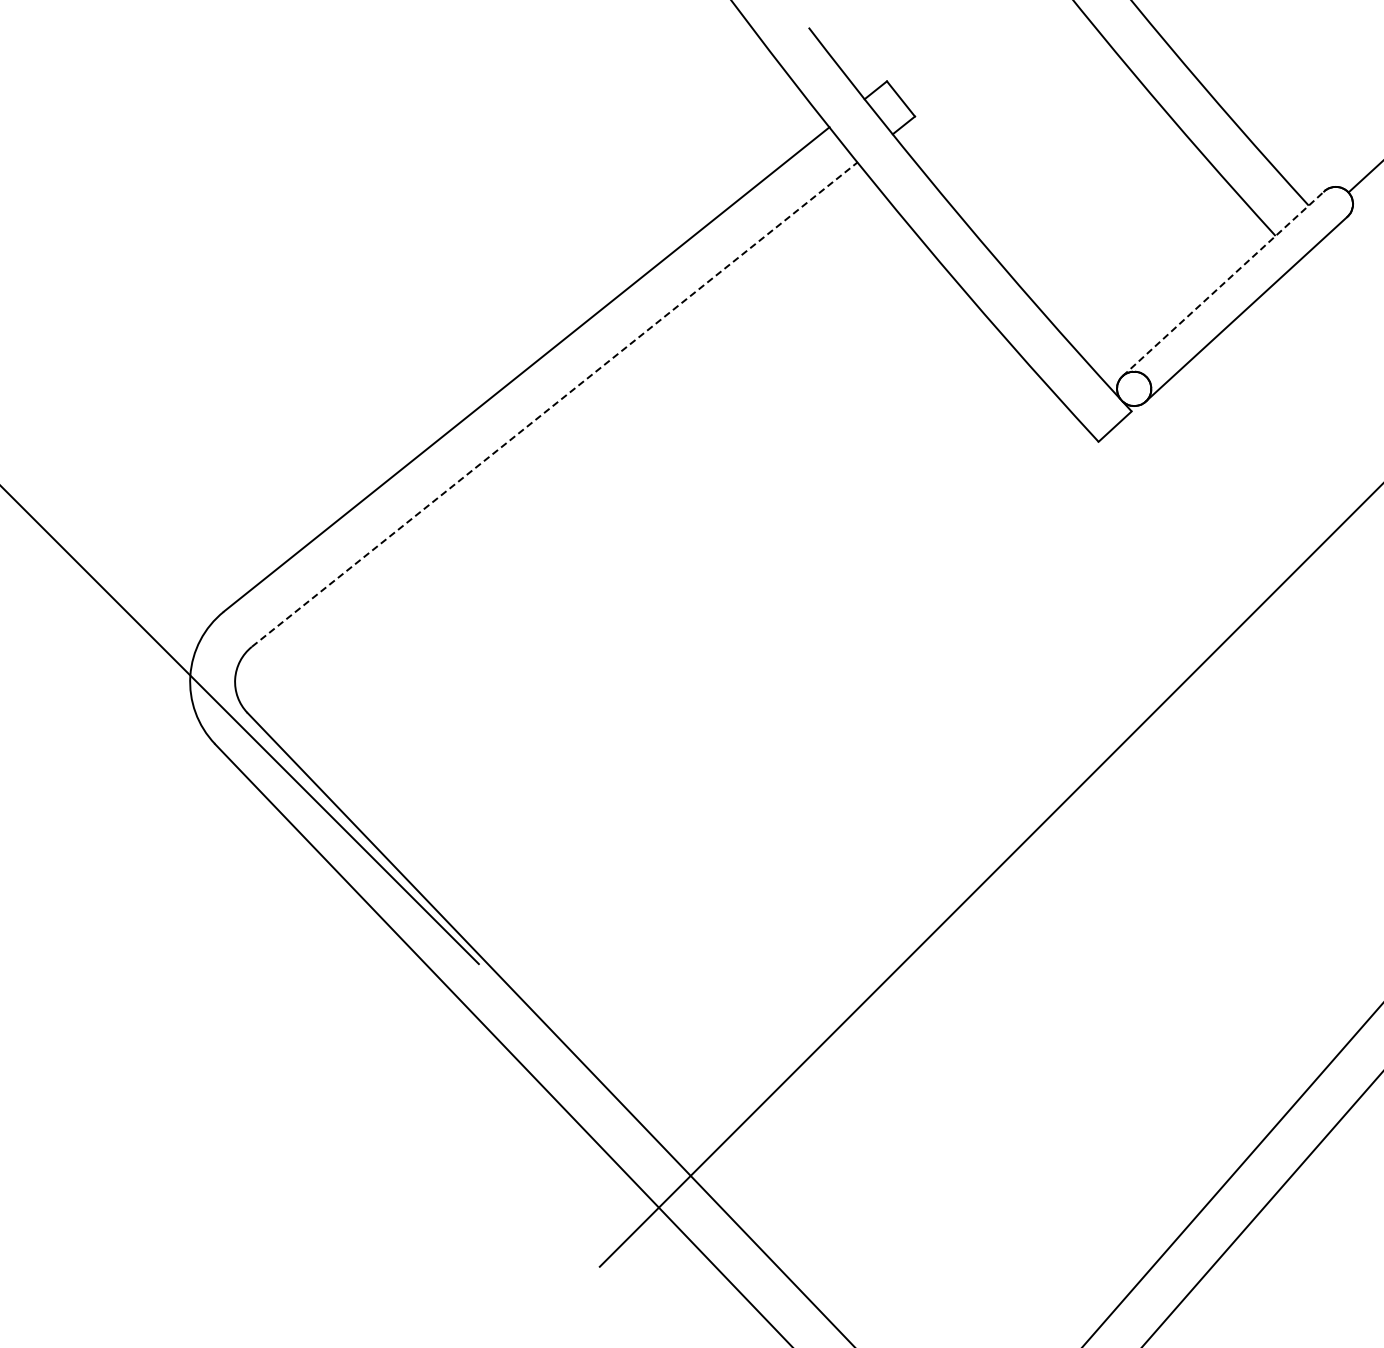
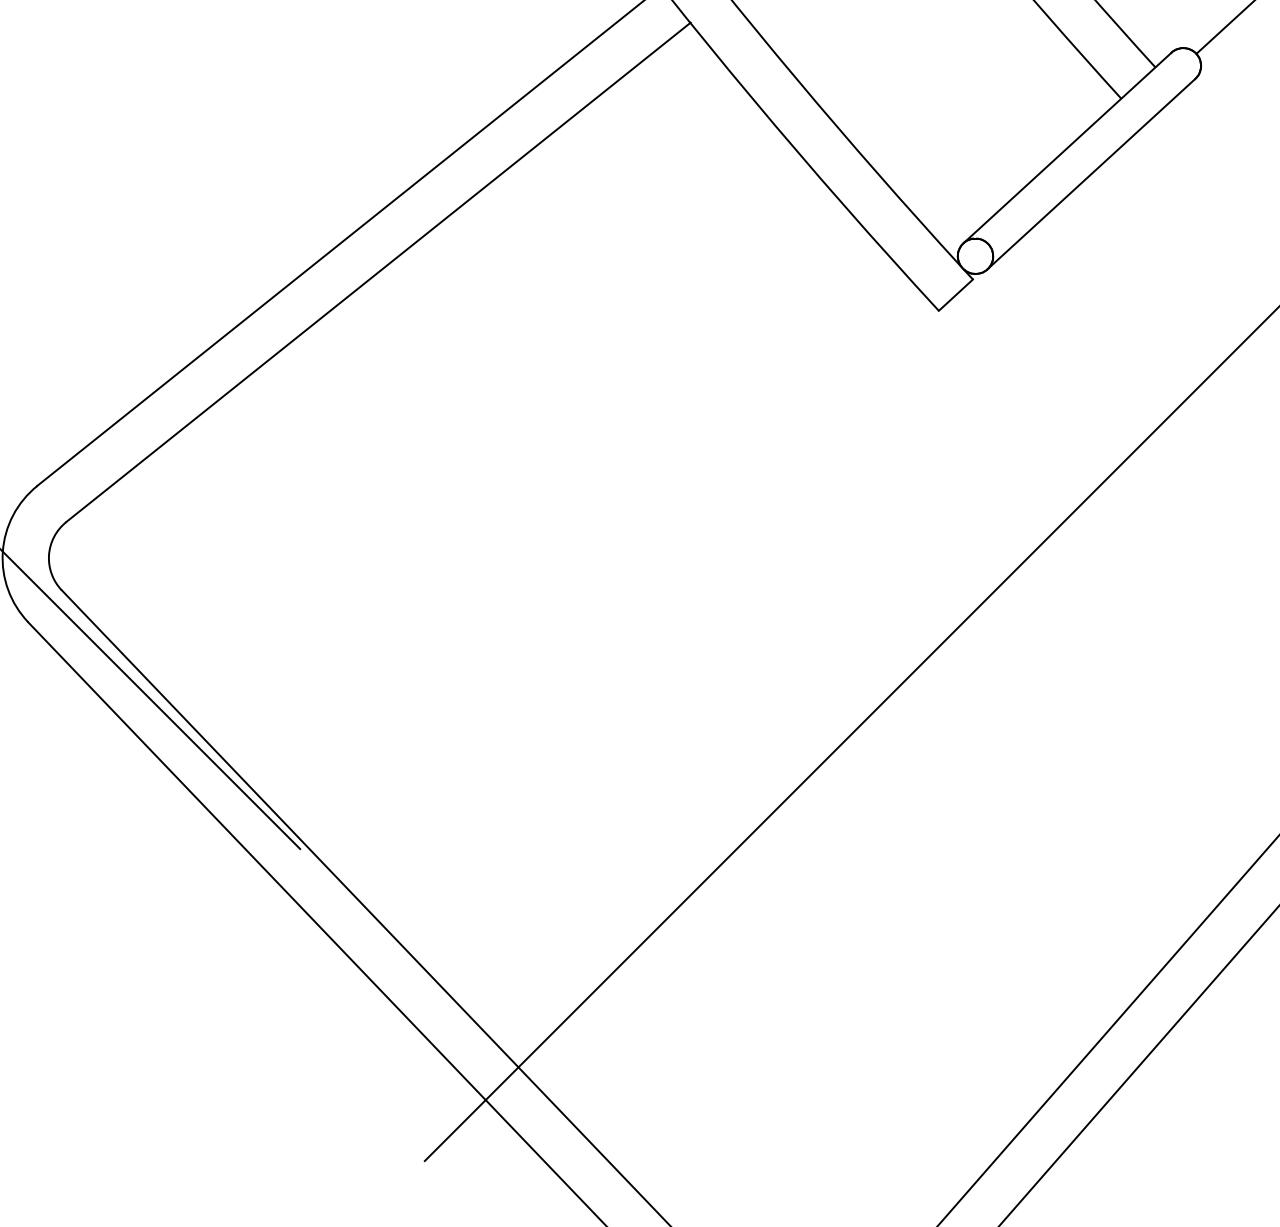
line: (1223, 283) -> (1067, 147), dashed -> solid
line: (554, 404) -> (378, 272), dashed -> solid

